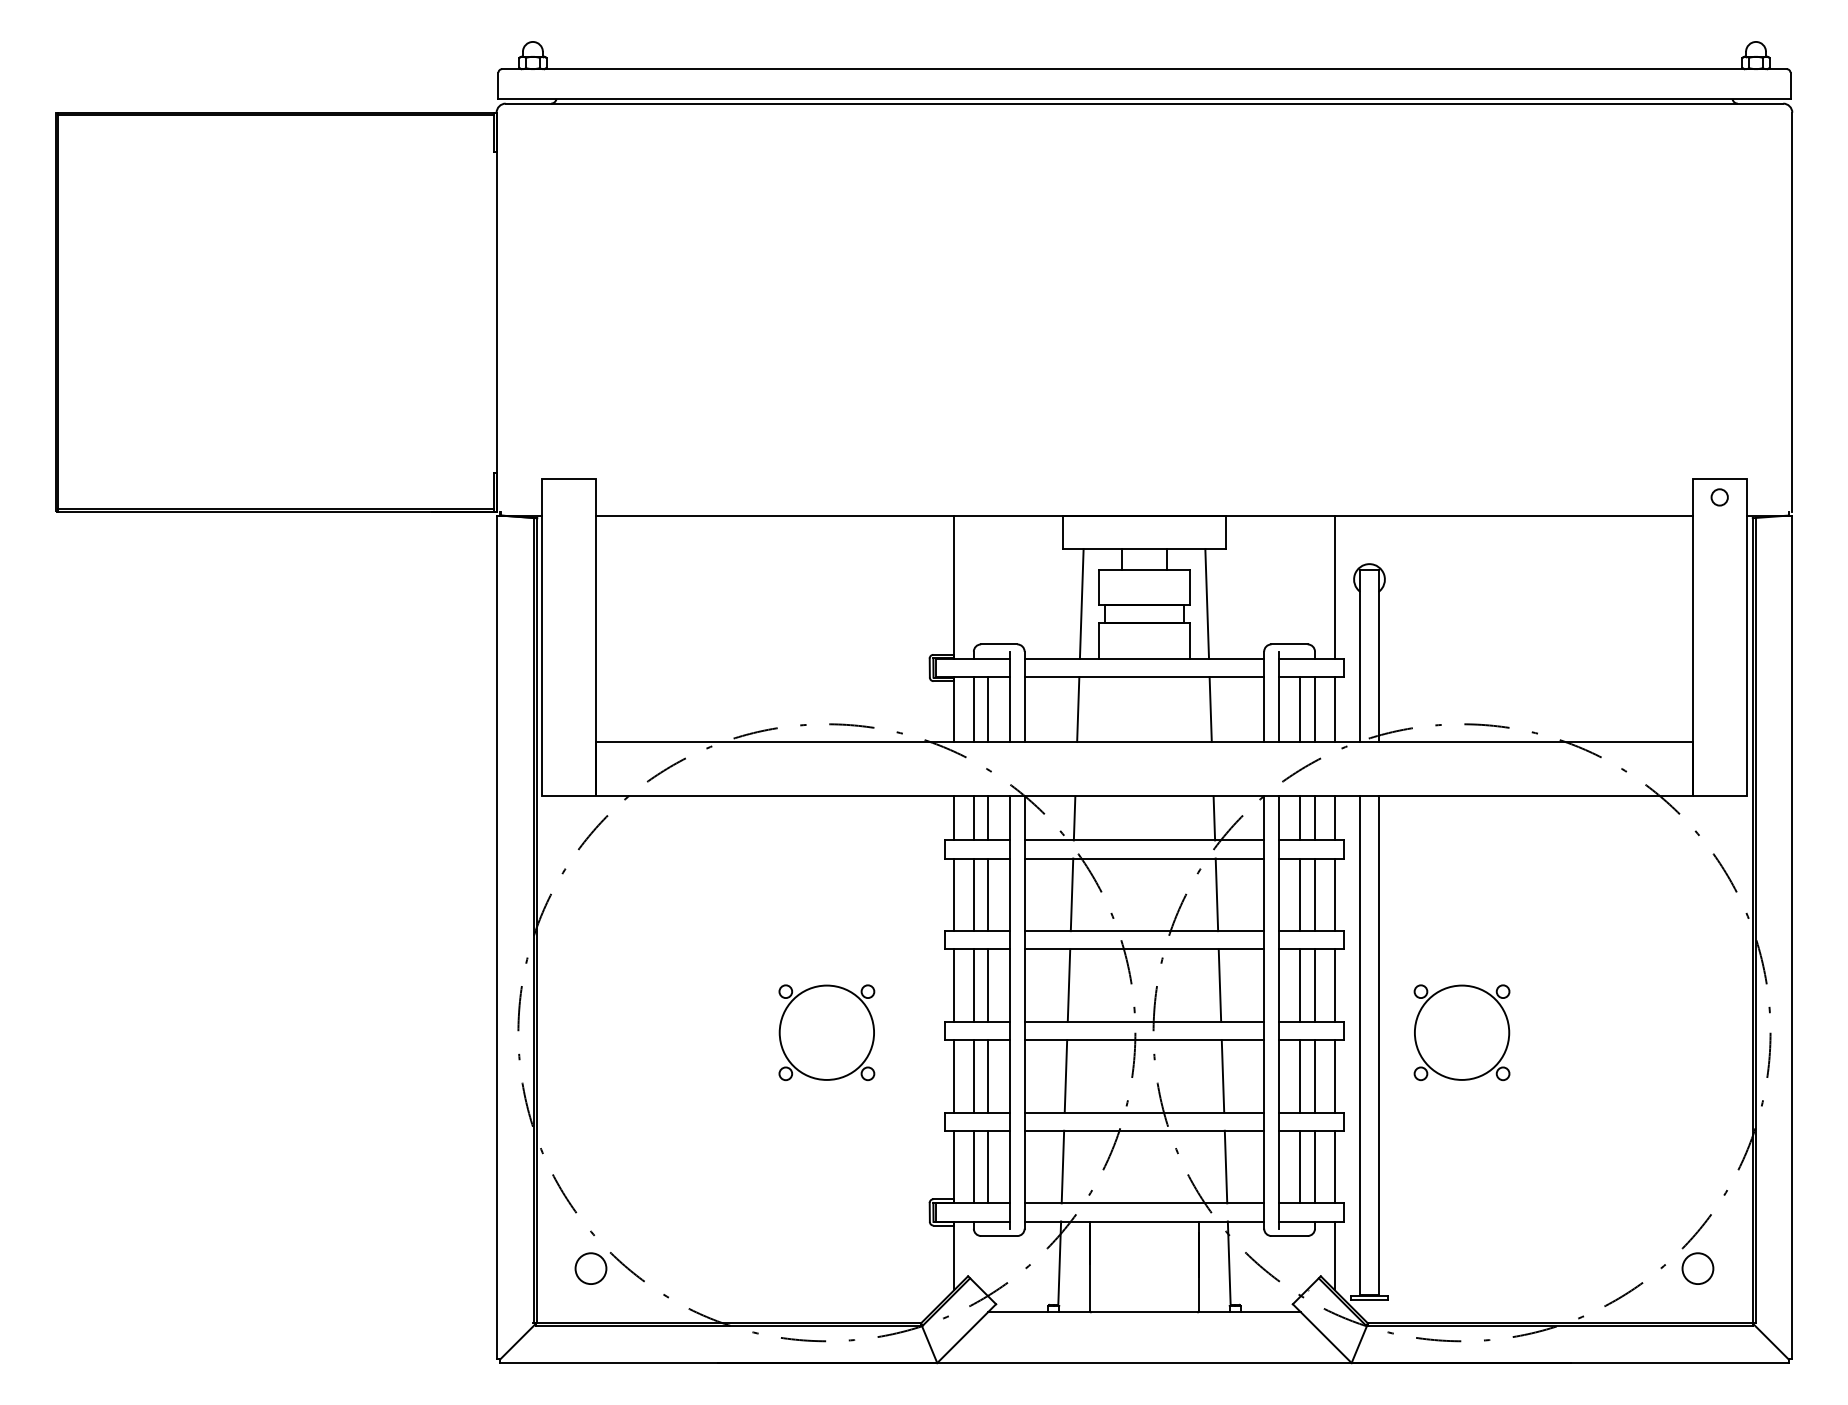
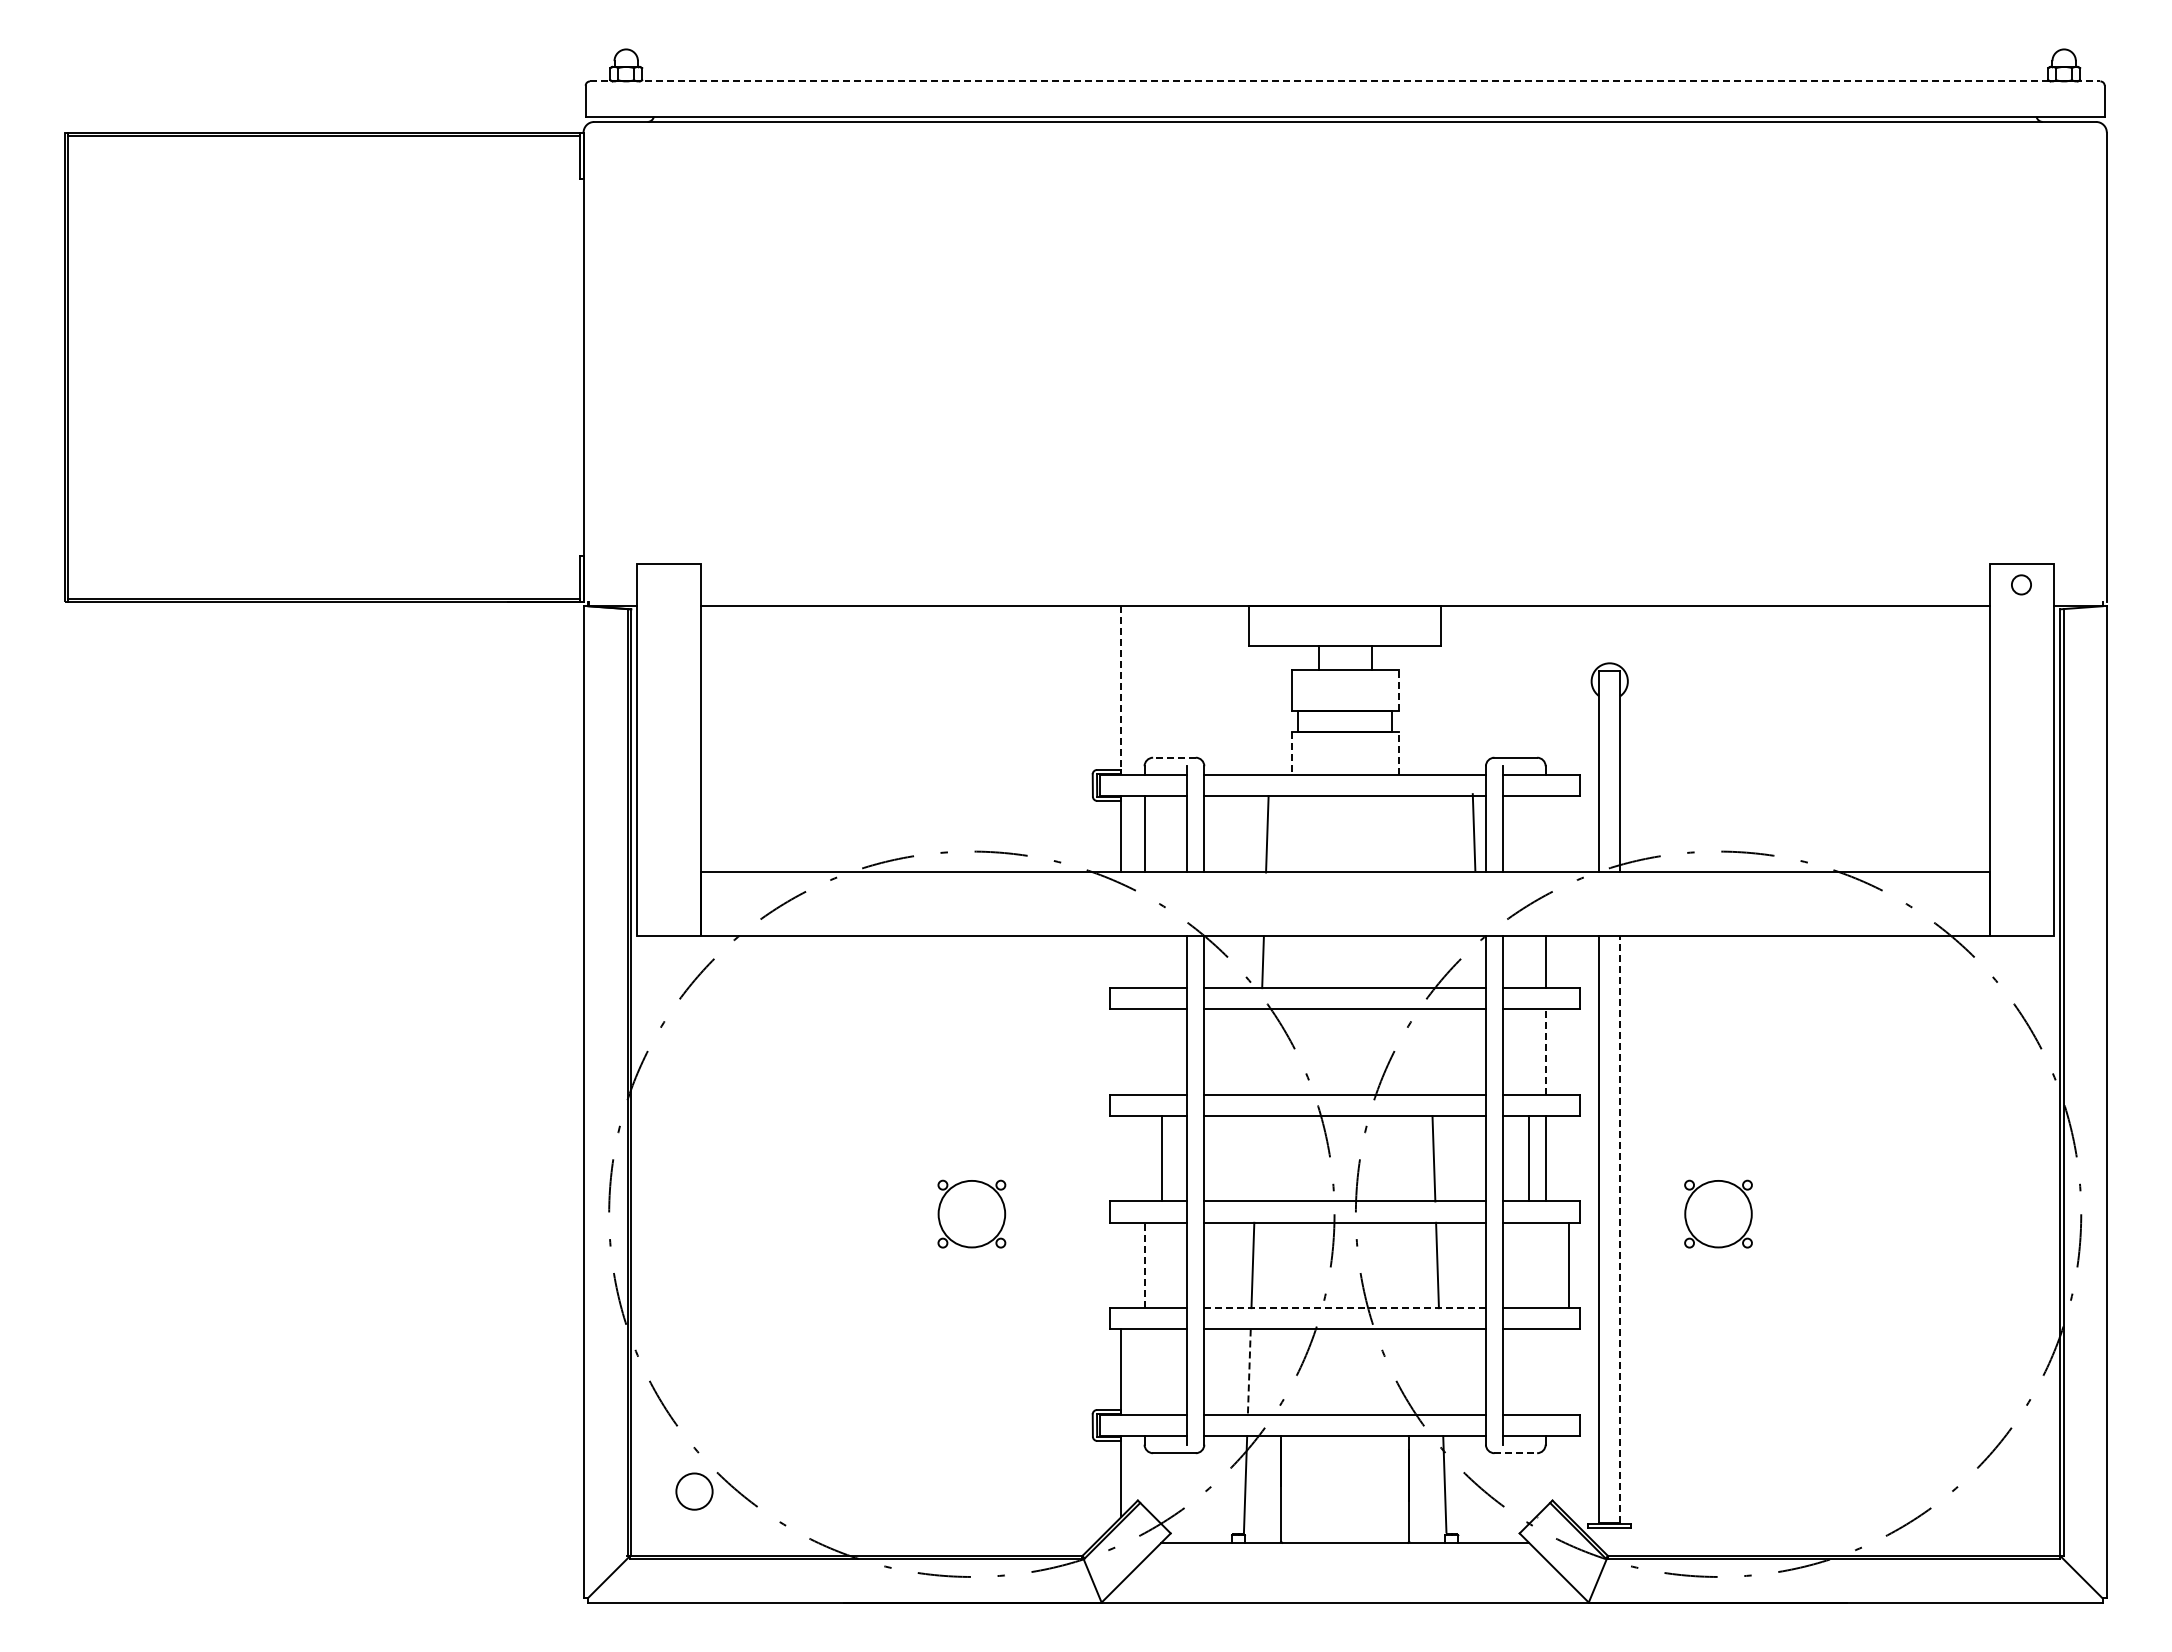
line: (1144, 69) -> (1345, 81), solid -> dashed
line: (1189, 587) -> (1398, 690), solid -> dashed
line: (1335, 587) -> (1569, 690), removed
line: (954, 588) -> (1121, 691), solid -> dashed
line: (1081, 603) -> (1271, 709), removed
line: (1206, 603) -> (1418, 709), removed
line: (1189, 639) -> (1398, 752), solid -> dashed
line: (1098, 640) -> (1291, 753), solid -> dashed
line: (998, 644) -> (1173, 757), solid -> dashed
line: (988, 709) -> (1161, 834), removed
line: (1210, 709) -> (1473, 832), moved
line: (1300, 709) -> (1528, 834), removed
line: (1314, 709) -> (1545, 834), removed
line: (1335, 709) -> (1569, 834), removed
line: (954, 818) -> (1121, 962), removed
line: (973, 818) -> (1144, 962), removed
line: (988, 818) -> (1161, 962), removed
line: (1214, 818) -> (1427, 962), removed
line: (1300, 818) -> (1528, 962), removed
line: (1335, 818) -> (1569, 962), removed
line: (954, 894) -> (1121, 1051), removed
line: (973, 894) -> (1144, 1051), removed
line: (988, 894) -> (1161, 1051), removed
line: (1071, 894) -> (1259, 1051), removed
line: (1216, 894) -> (1429, 1051), removed
line: (1300, 894) -> (1528, 1051), removed
line: (1335, 894) -> (1569, 1051), removed
line: (1314, 895) -> (1545, 1052), solid -> dashed
line: (954, 985) -> (1121, 1158), removed
line: (973, 985) -> (1144, 1158), removed
line: (1069, 985) -> (1256, 1158), removed
line: (1335, 985) -> (1569, 1158), removed
part: (826, 1032) -> (971, 1213), size x0.6
part: (1462, 1032) -> (1718, 1213), size x0.6
line: (1378, 1045) -> (1620, 1229), solid -> dashed
line: (954, 1076) -> (1121, 1265), removed
line: (973, 1076) -> (1144, 1265), solid -> dashed
line: (988, 1076) -> (1161, 1265), removed
line: (1300, 1076) -> (1528, 1265), removed
line: (1314, 1076) -> (1545, 1265), removed
line: (1144, 1112) -> (1345, 1308), solid -> dashed
line: (973, 1166) -> (1144, 1371), removed
line: (988, 1166) -> (1161, 1371), removed
line: (1225, 1166) -> (1440, 1371), removed
line: (1300, 1166) -> (1528, 1371), removed
line: (1314, 1166) -> (1545, 1371), removed
line: (1335, 1166) -> (1569, 1371), removed
line: (1063, 1167) -> (1249, 1372), solid -> dashed
line: (1290, 1236) -> (1516, 1453), solid -> dashed
line: (1335, 1255) -> (1569, 1476), removed
circle: (1697, 1268) -> (1995, 1491), removed

